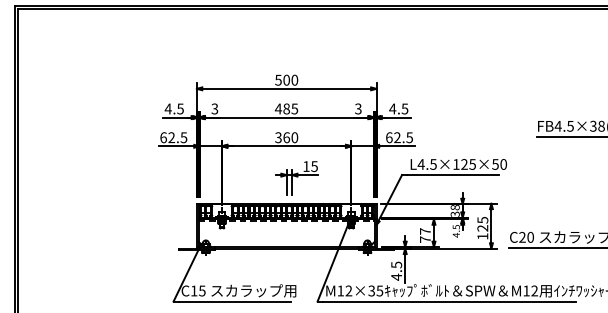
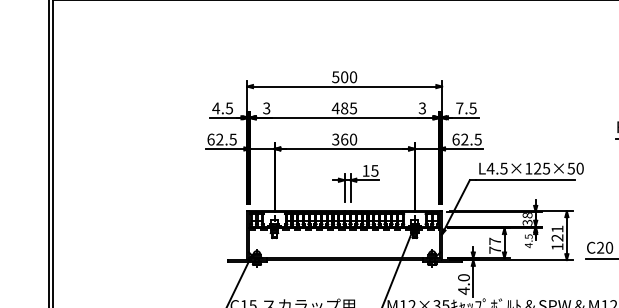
text: (392, 108) -> (459, 107), 4.5 -> 7.5
text: (482, 220) -> (557, 229), 125 -> 121
text: (396, 264) -> (463, 277), 4.5 -> 4.0

